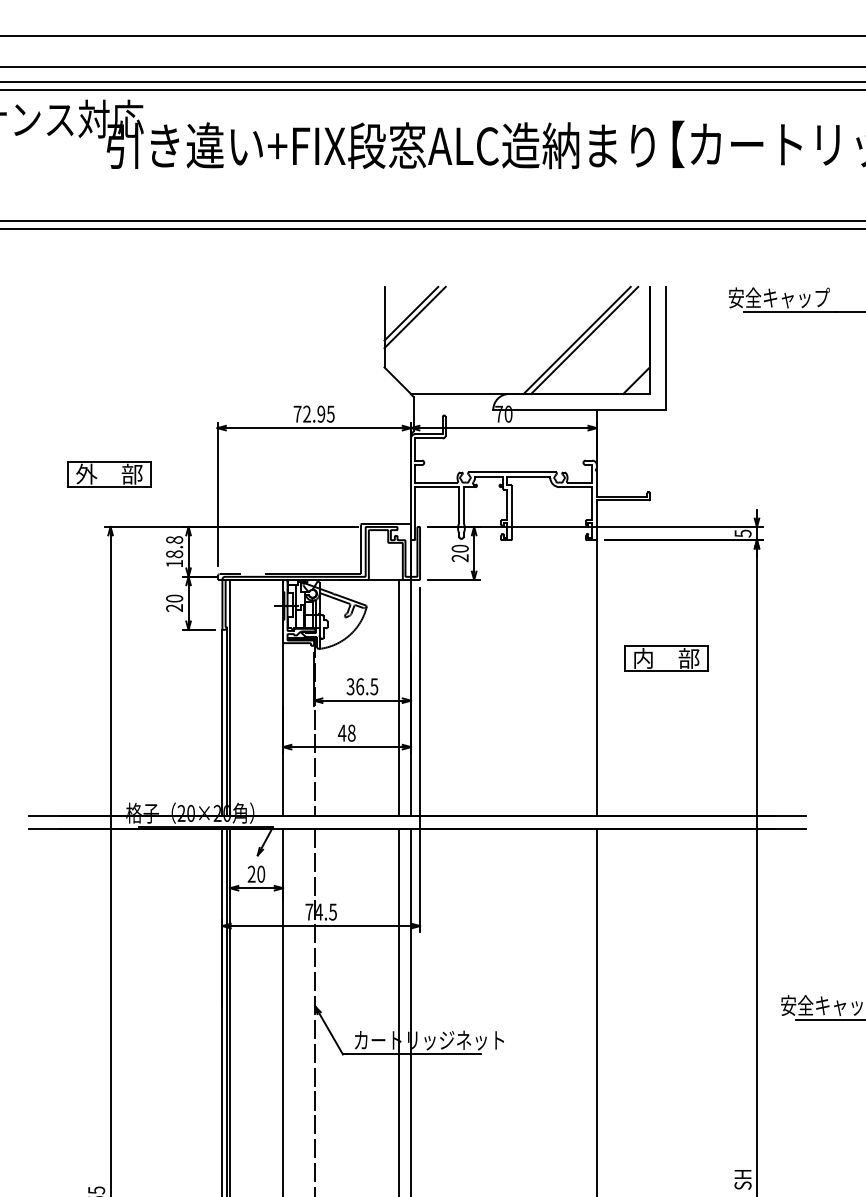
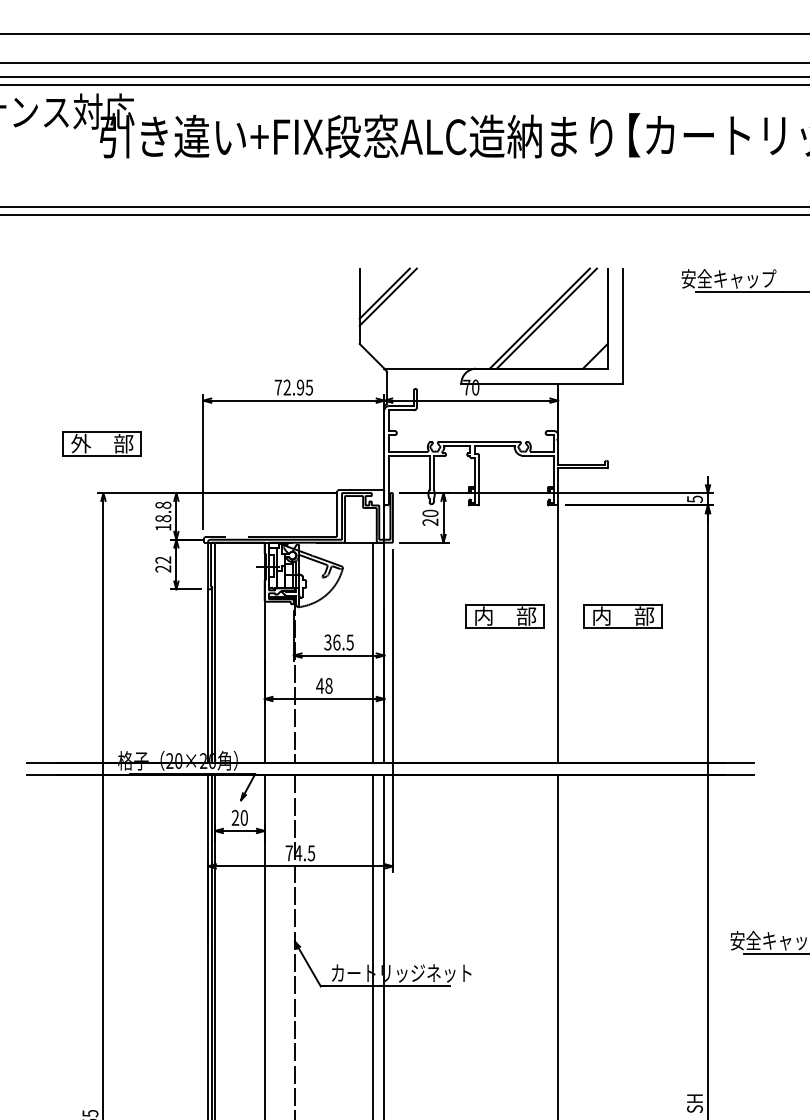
text: (174, 597) -> (163, 559), 20 -> 22
part: (539, 658) -> (504, 616), added

